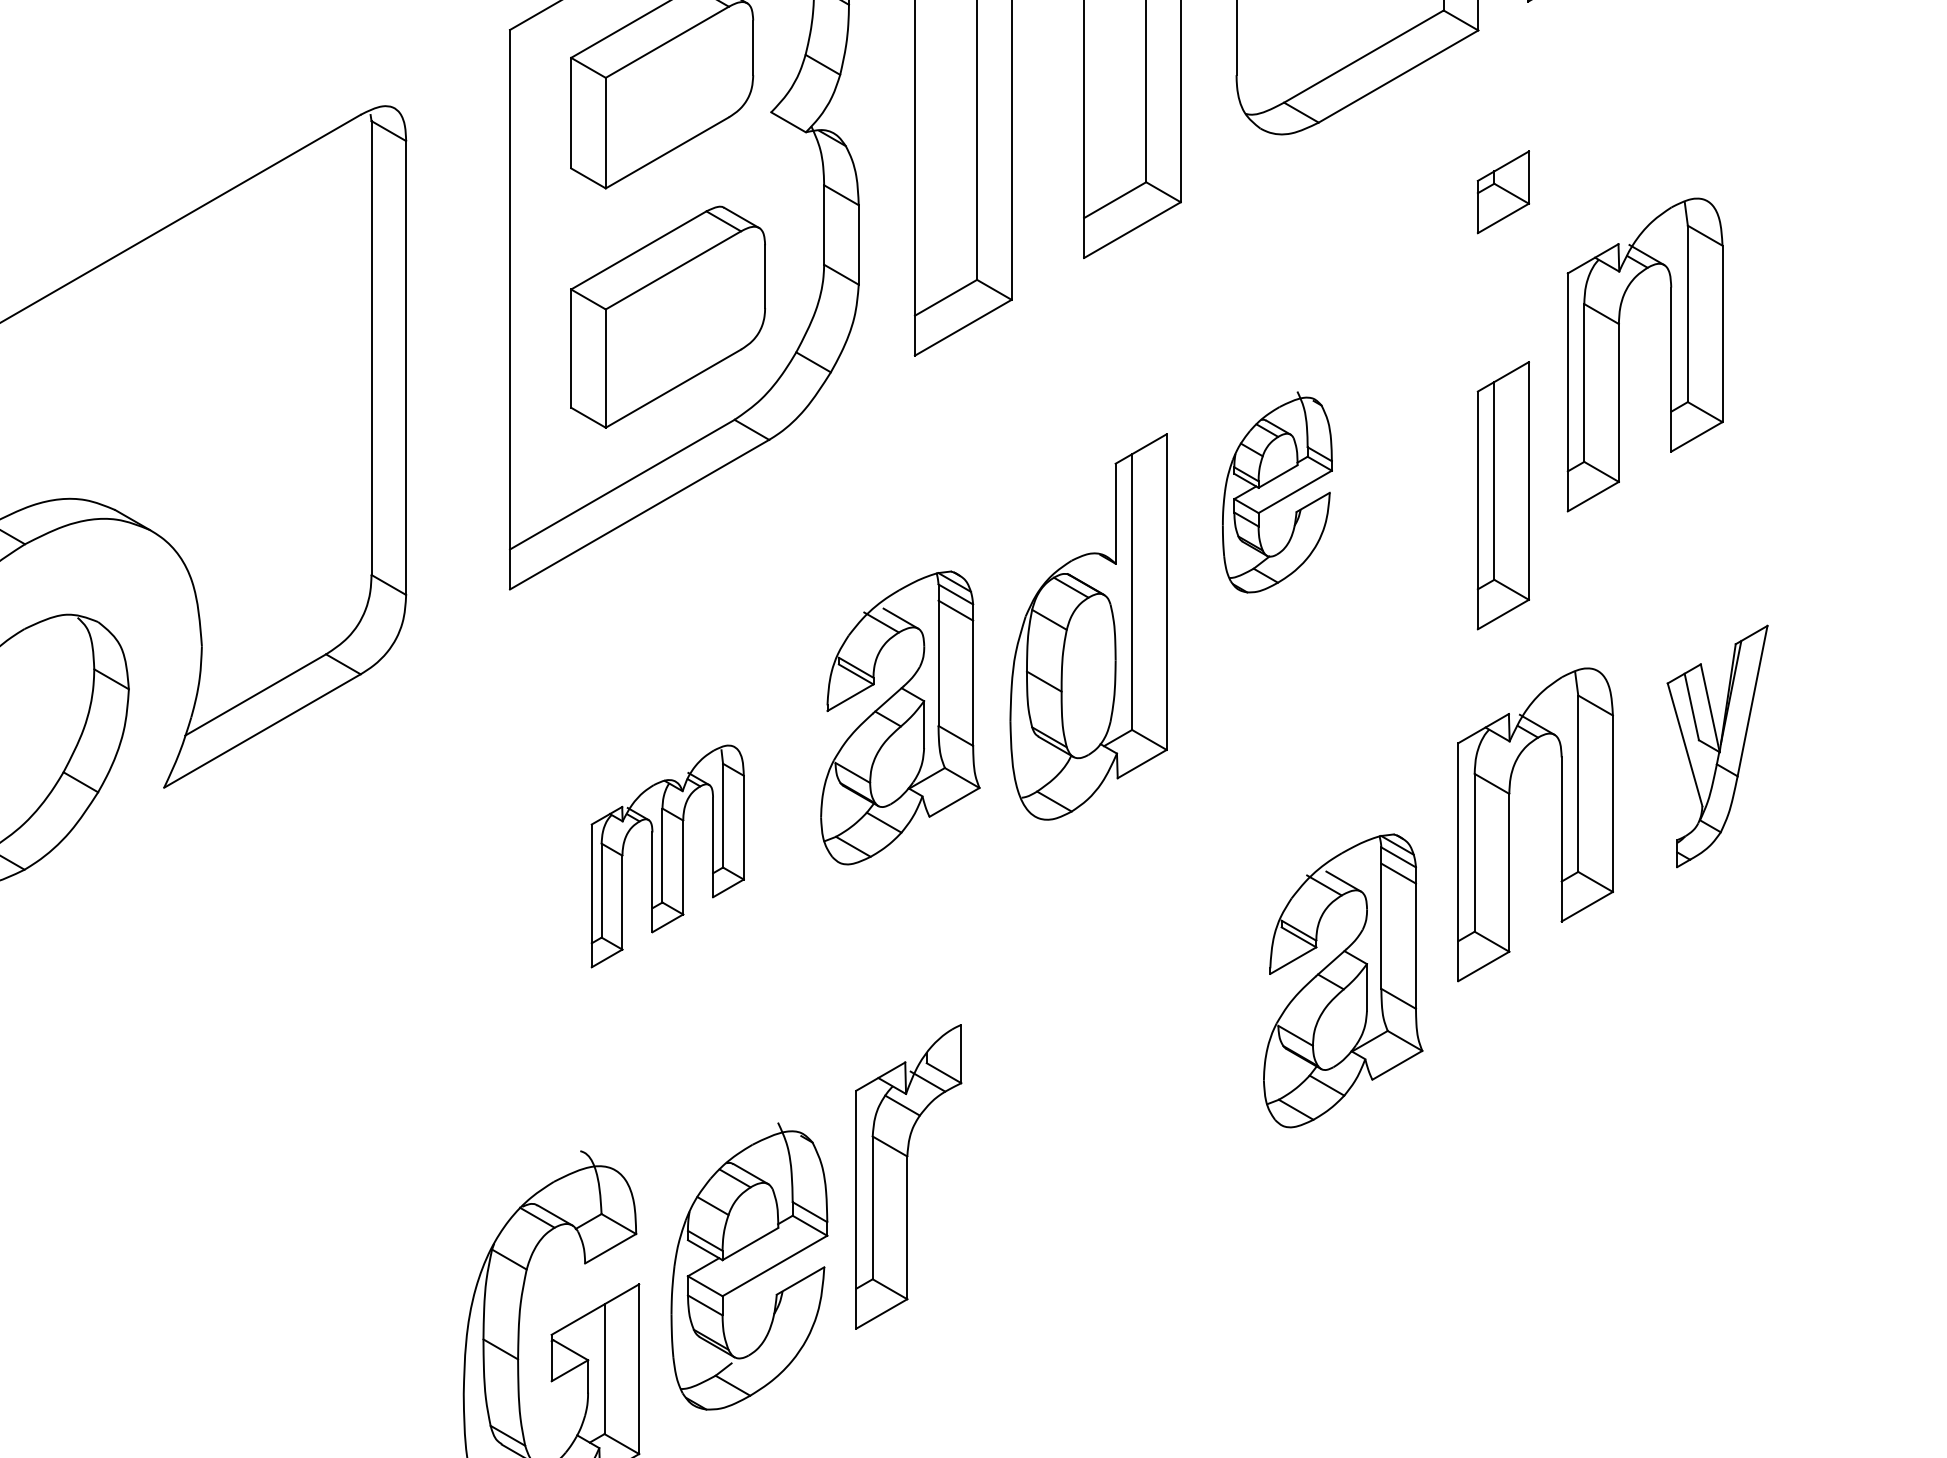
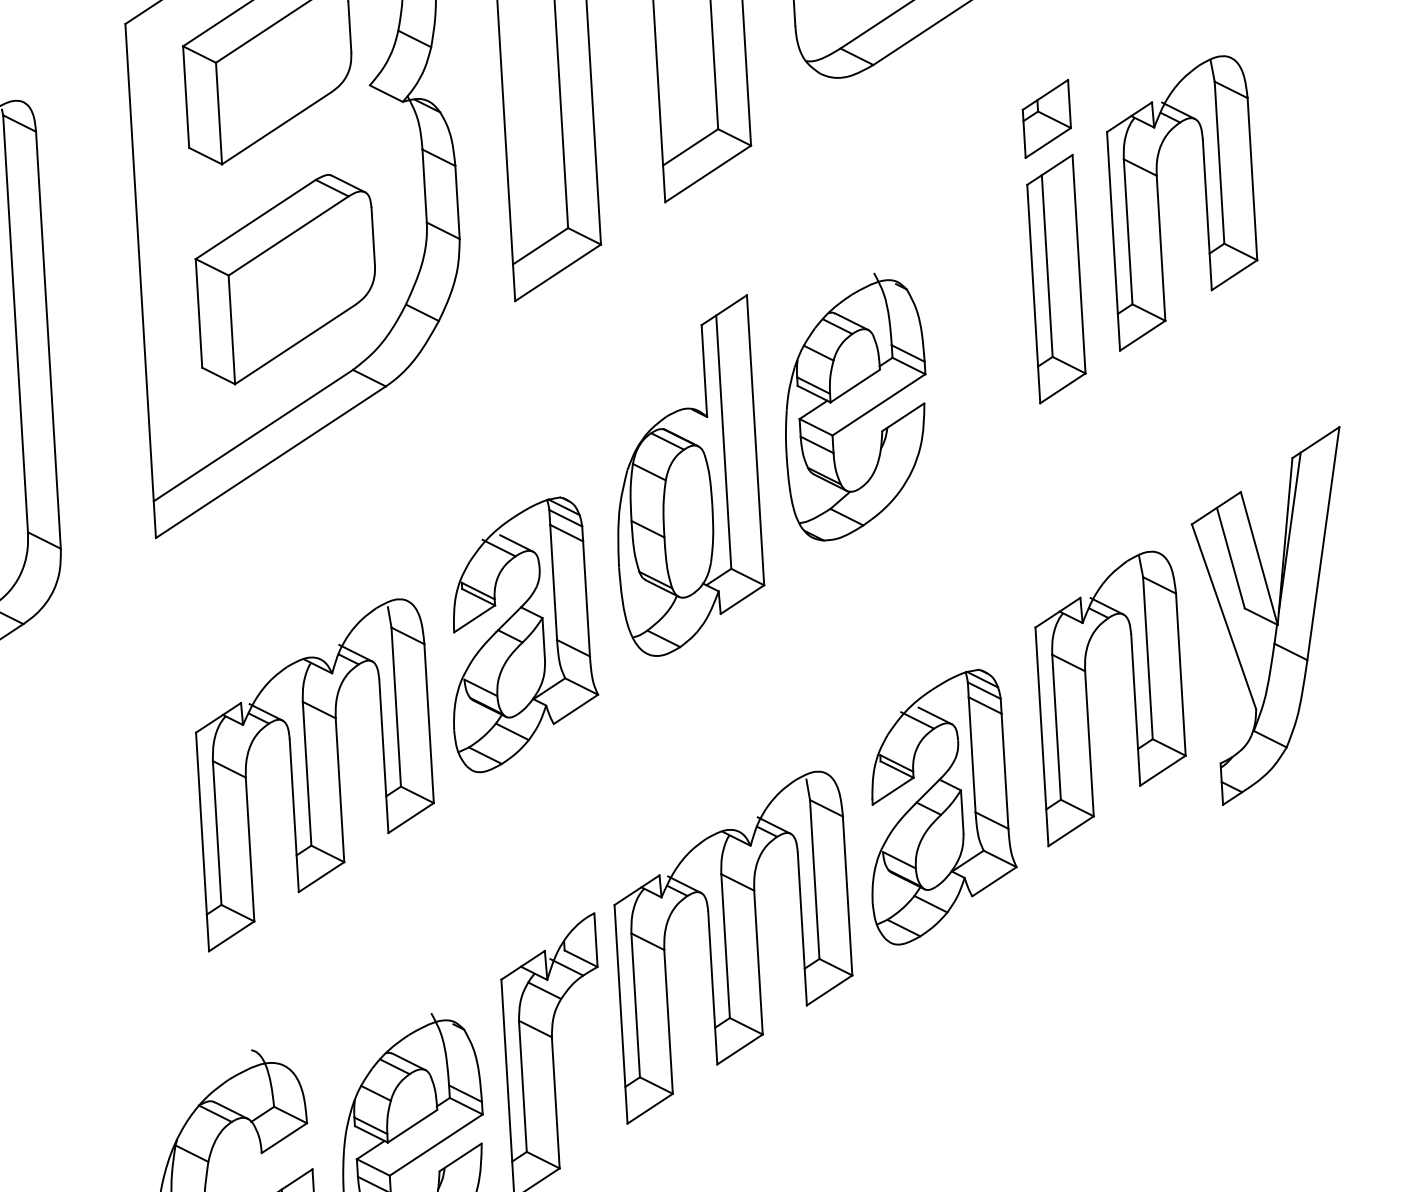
part: (1619, 354) -> (1158, 203), moved
part: (1277, 492) -> (855, 407), size x1.43
part: (1502, 495) -> (1055, 279), moved
part: (1088, 626) -> (685, 476), moved
part: (1717, 746) -> (1273, 616), size x1.67
part: (667, 856) -> (315, 774), size x1.67
part: (1343, 980) -> (940, 806), moved
part: (1110, 1070) -> (733, 947), added

